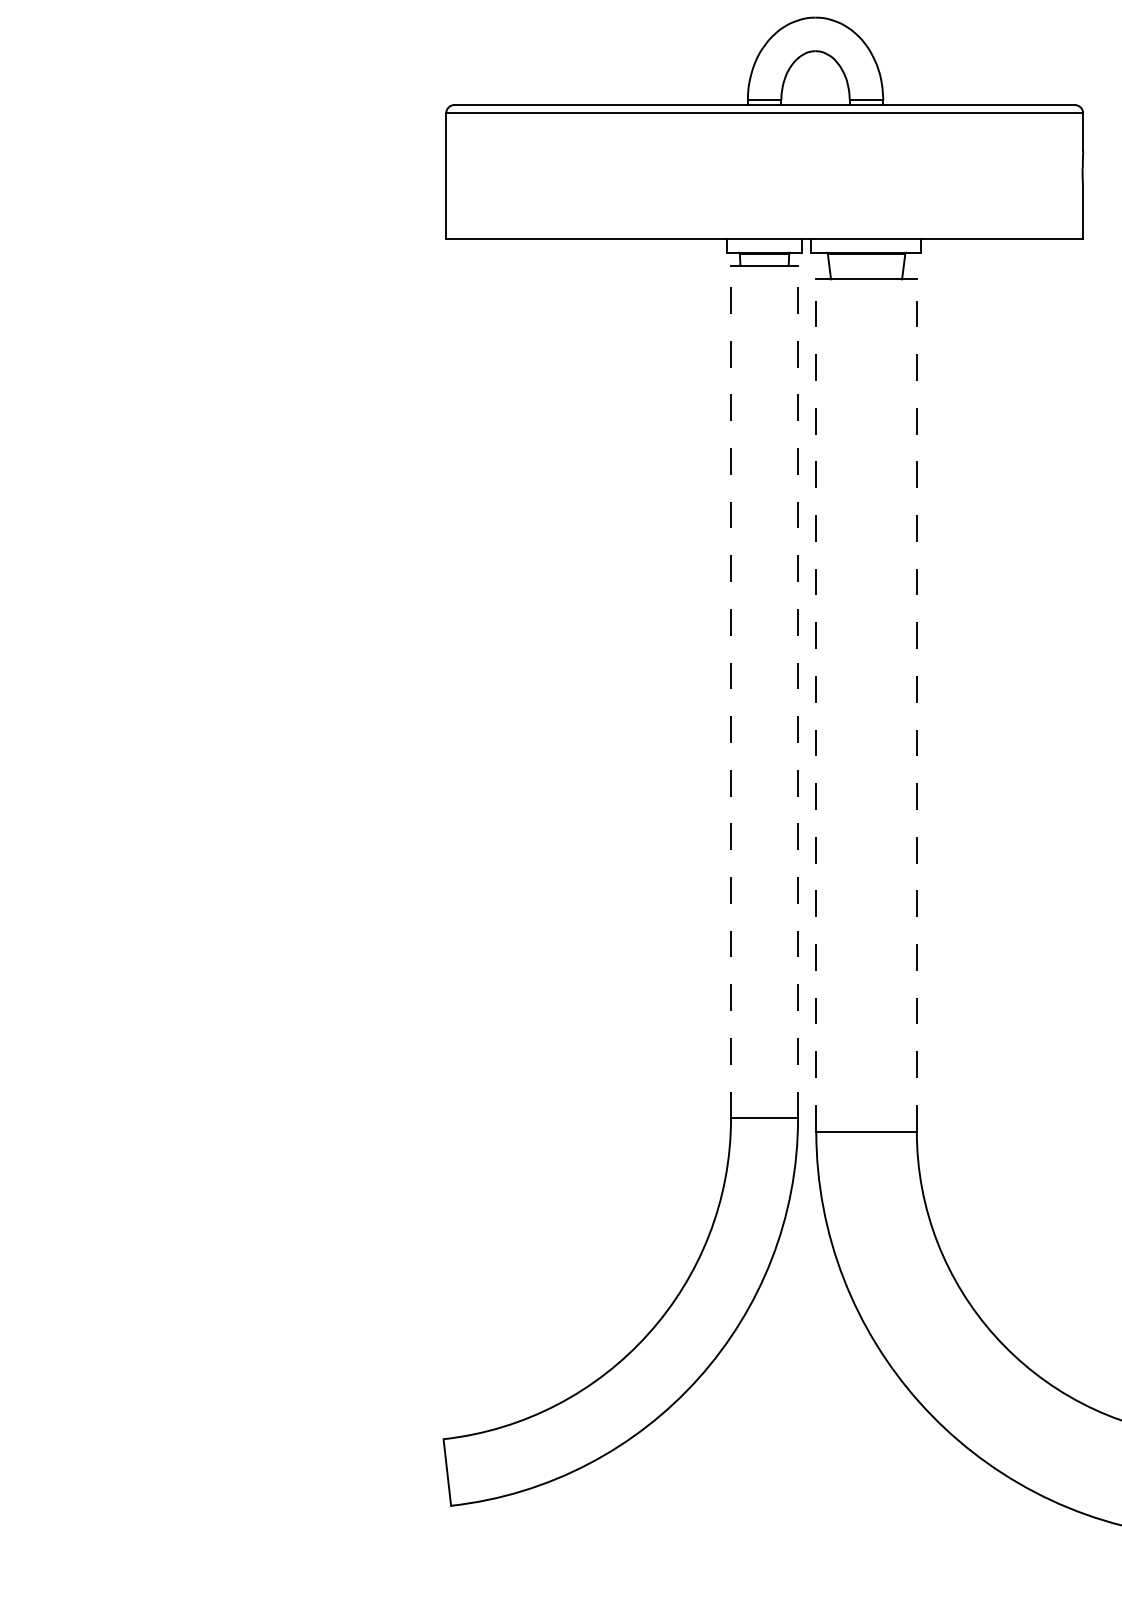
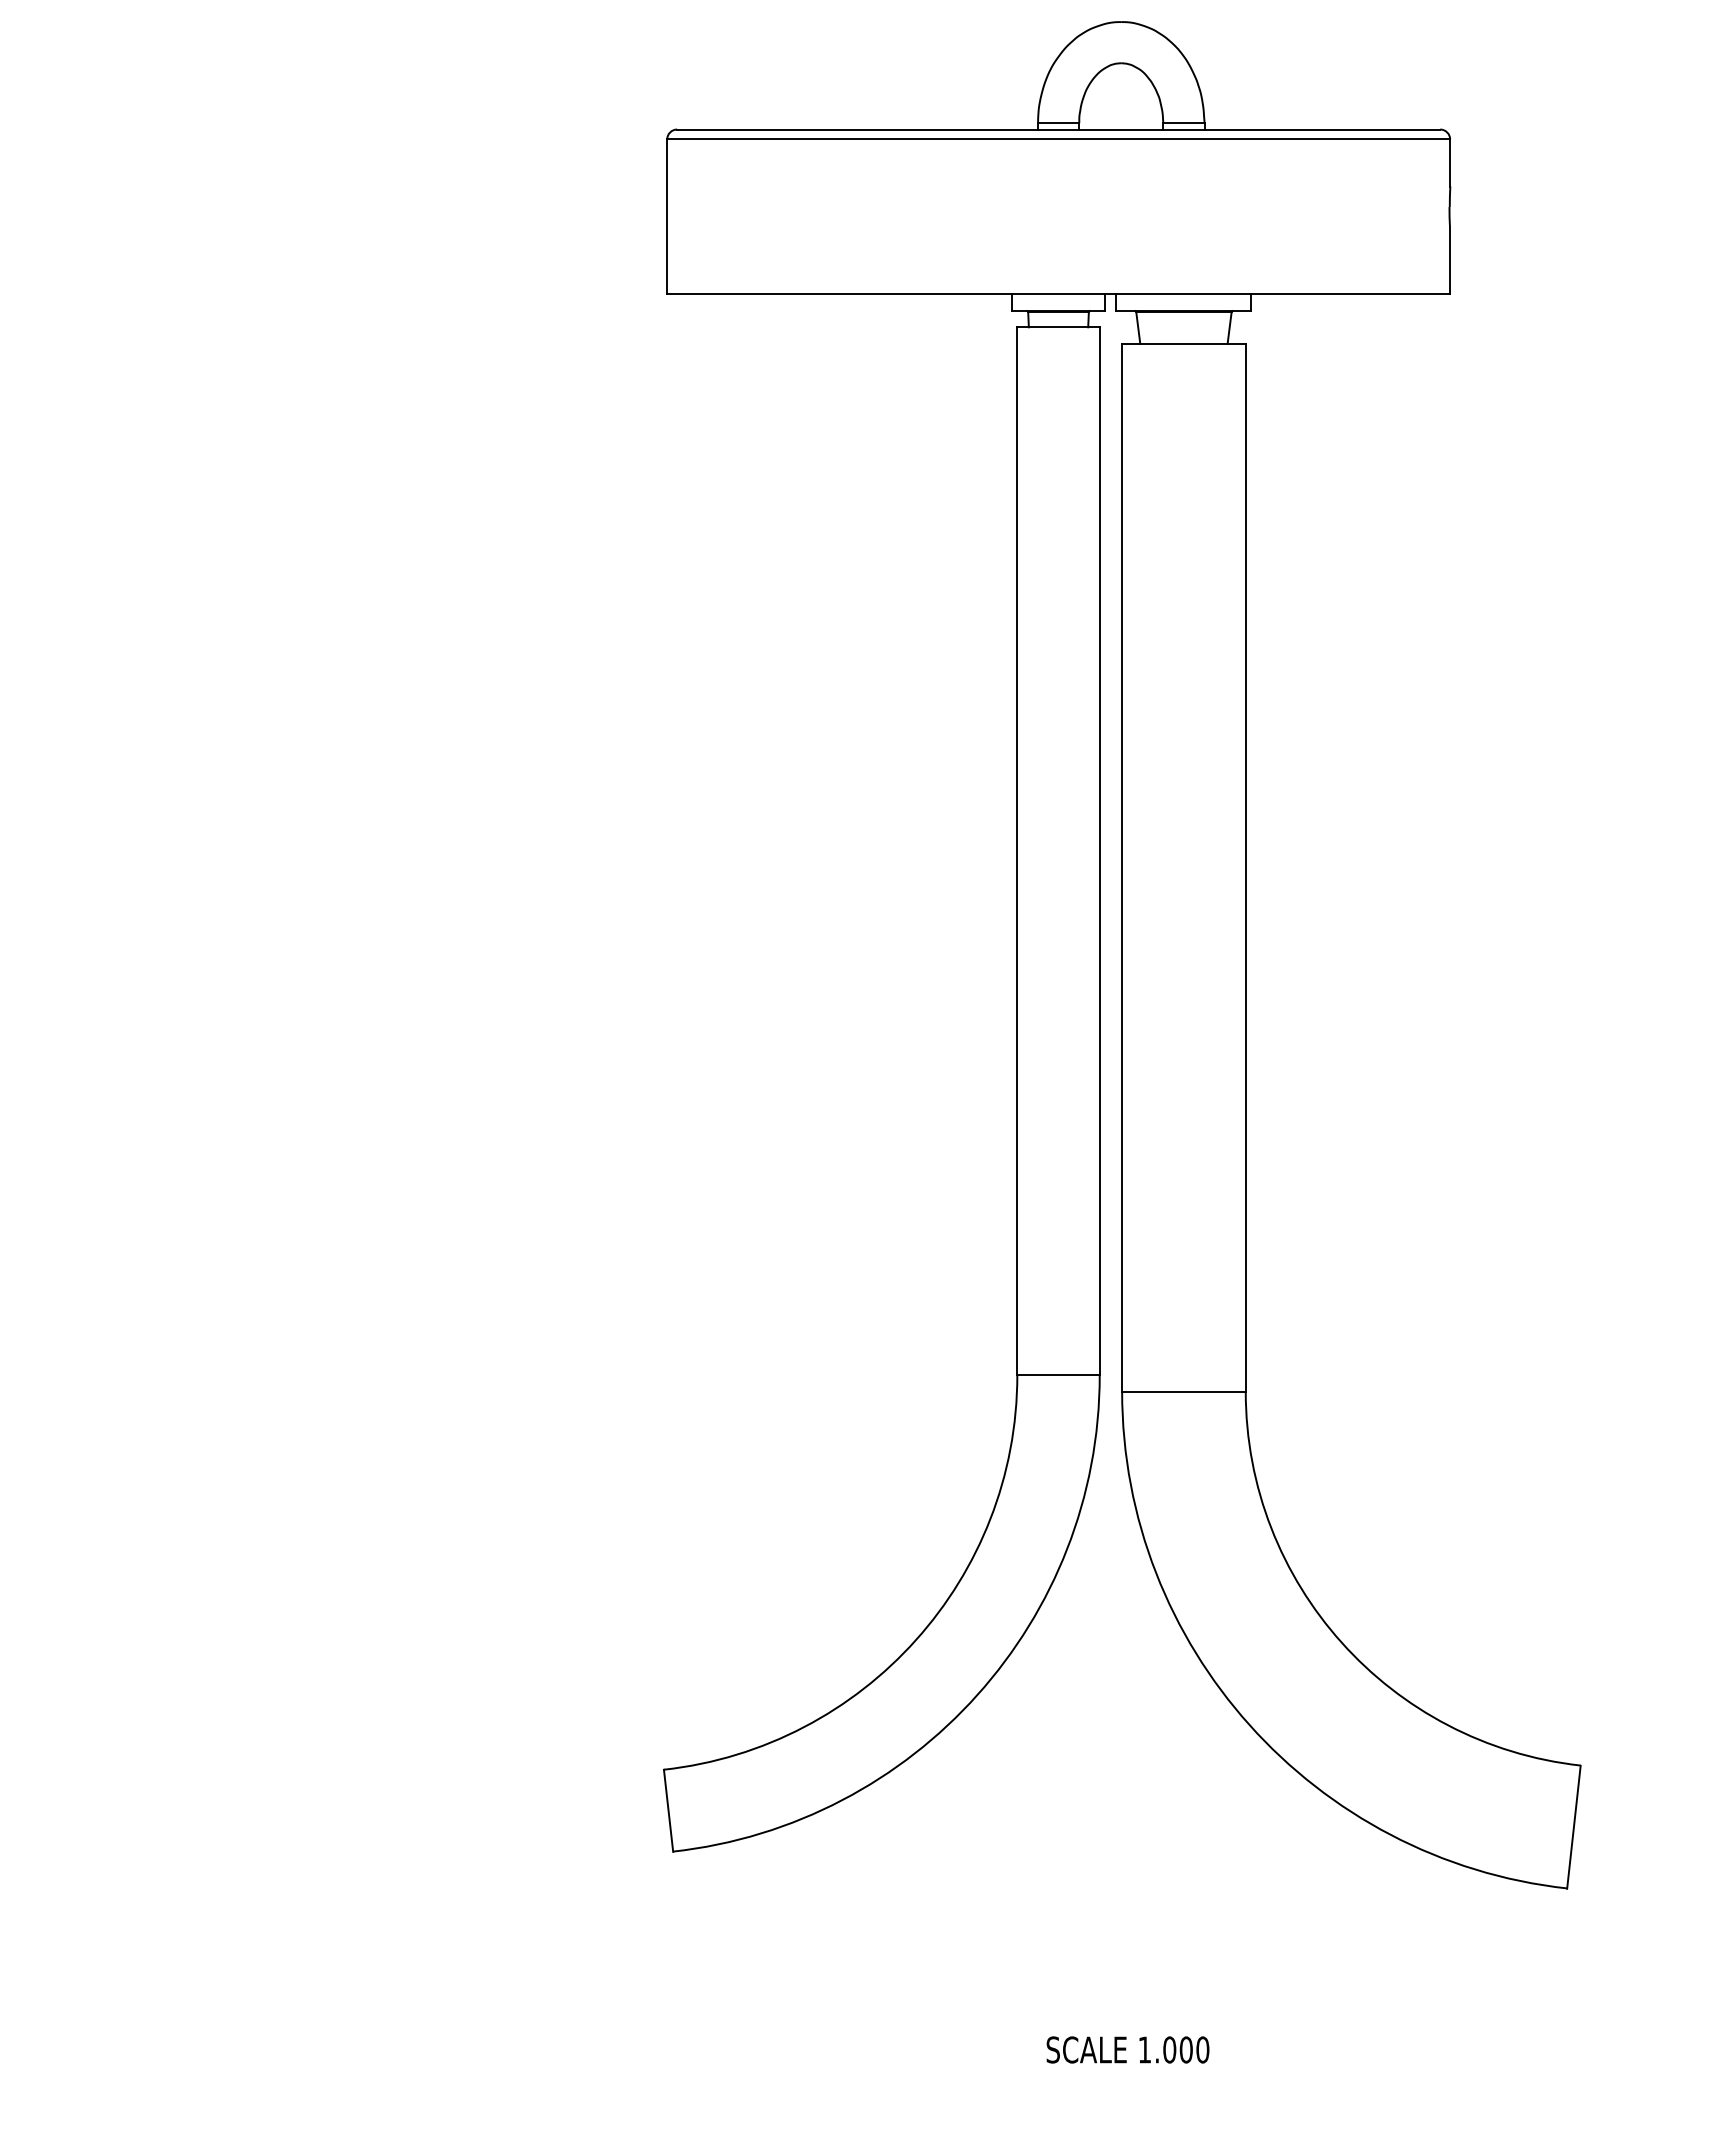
line: (731, 692) -> (1017, 851), dashed -> solid
line: (798, 692) -> (1100, 851), dashed -> solid
line: (816, 705) -> (1122, 867), dashed -> solid
line: (916, 705) -> (1245, 867), dashed -> solid

